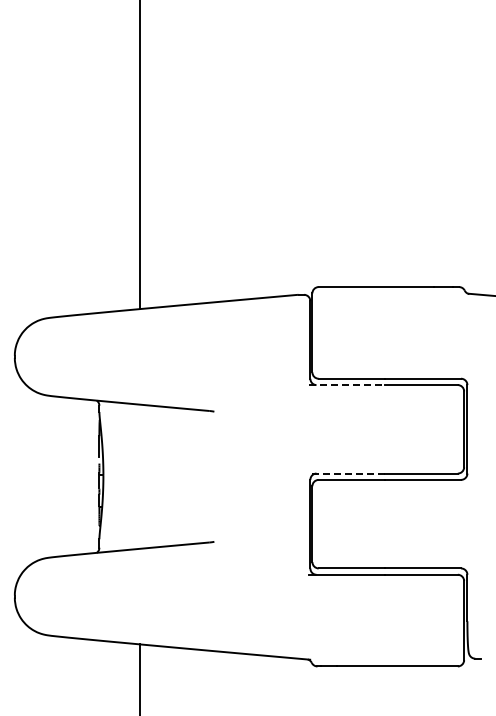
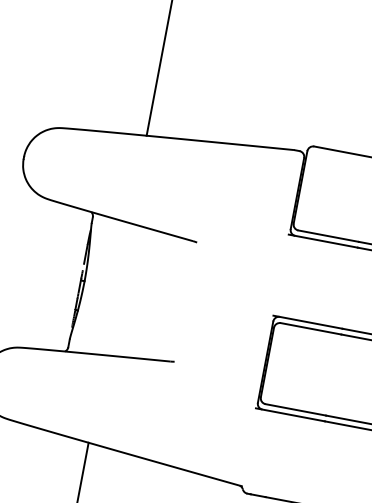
line: (347, 385) -> (323, 241), dashed -> solid
line: (347, 473) -> (308, 322), dashed -> solid

